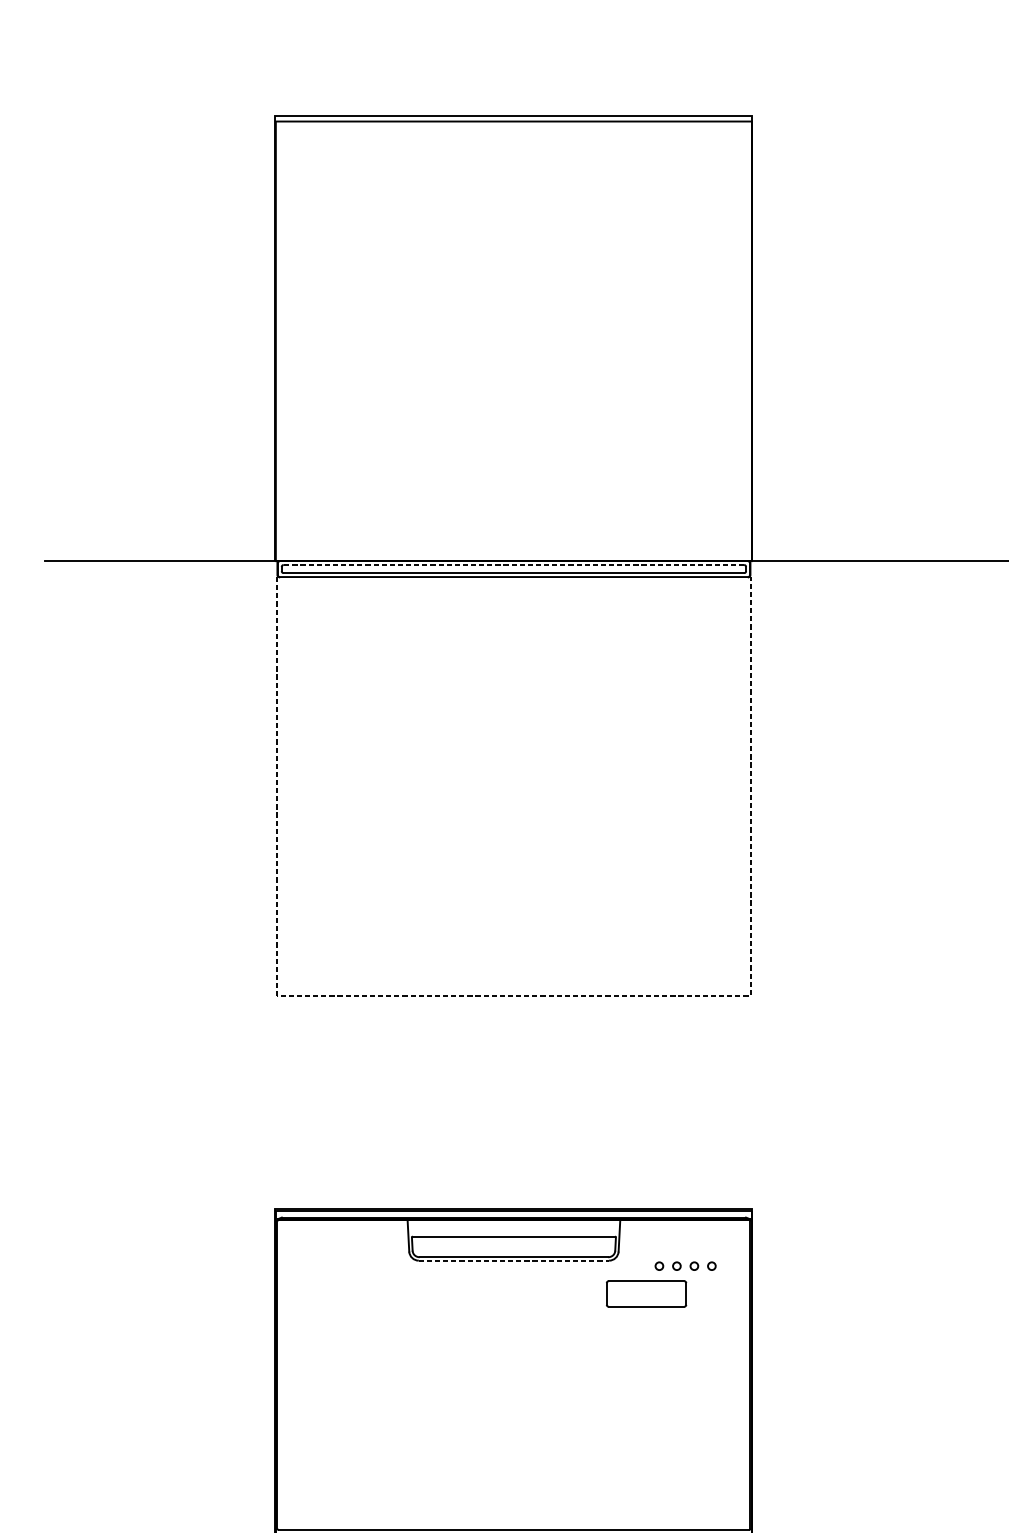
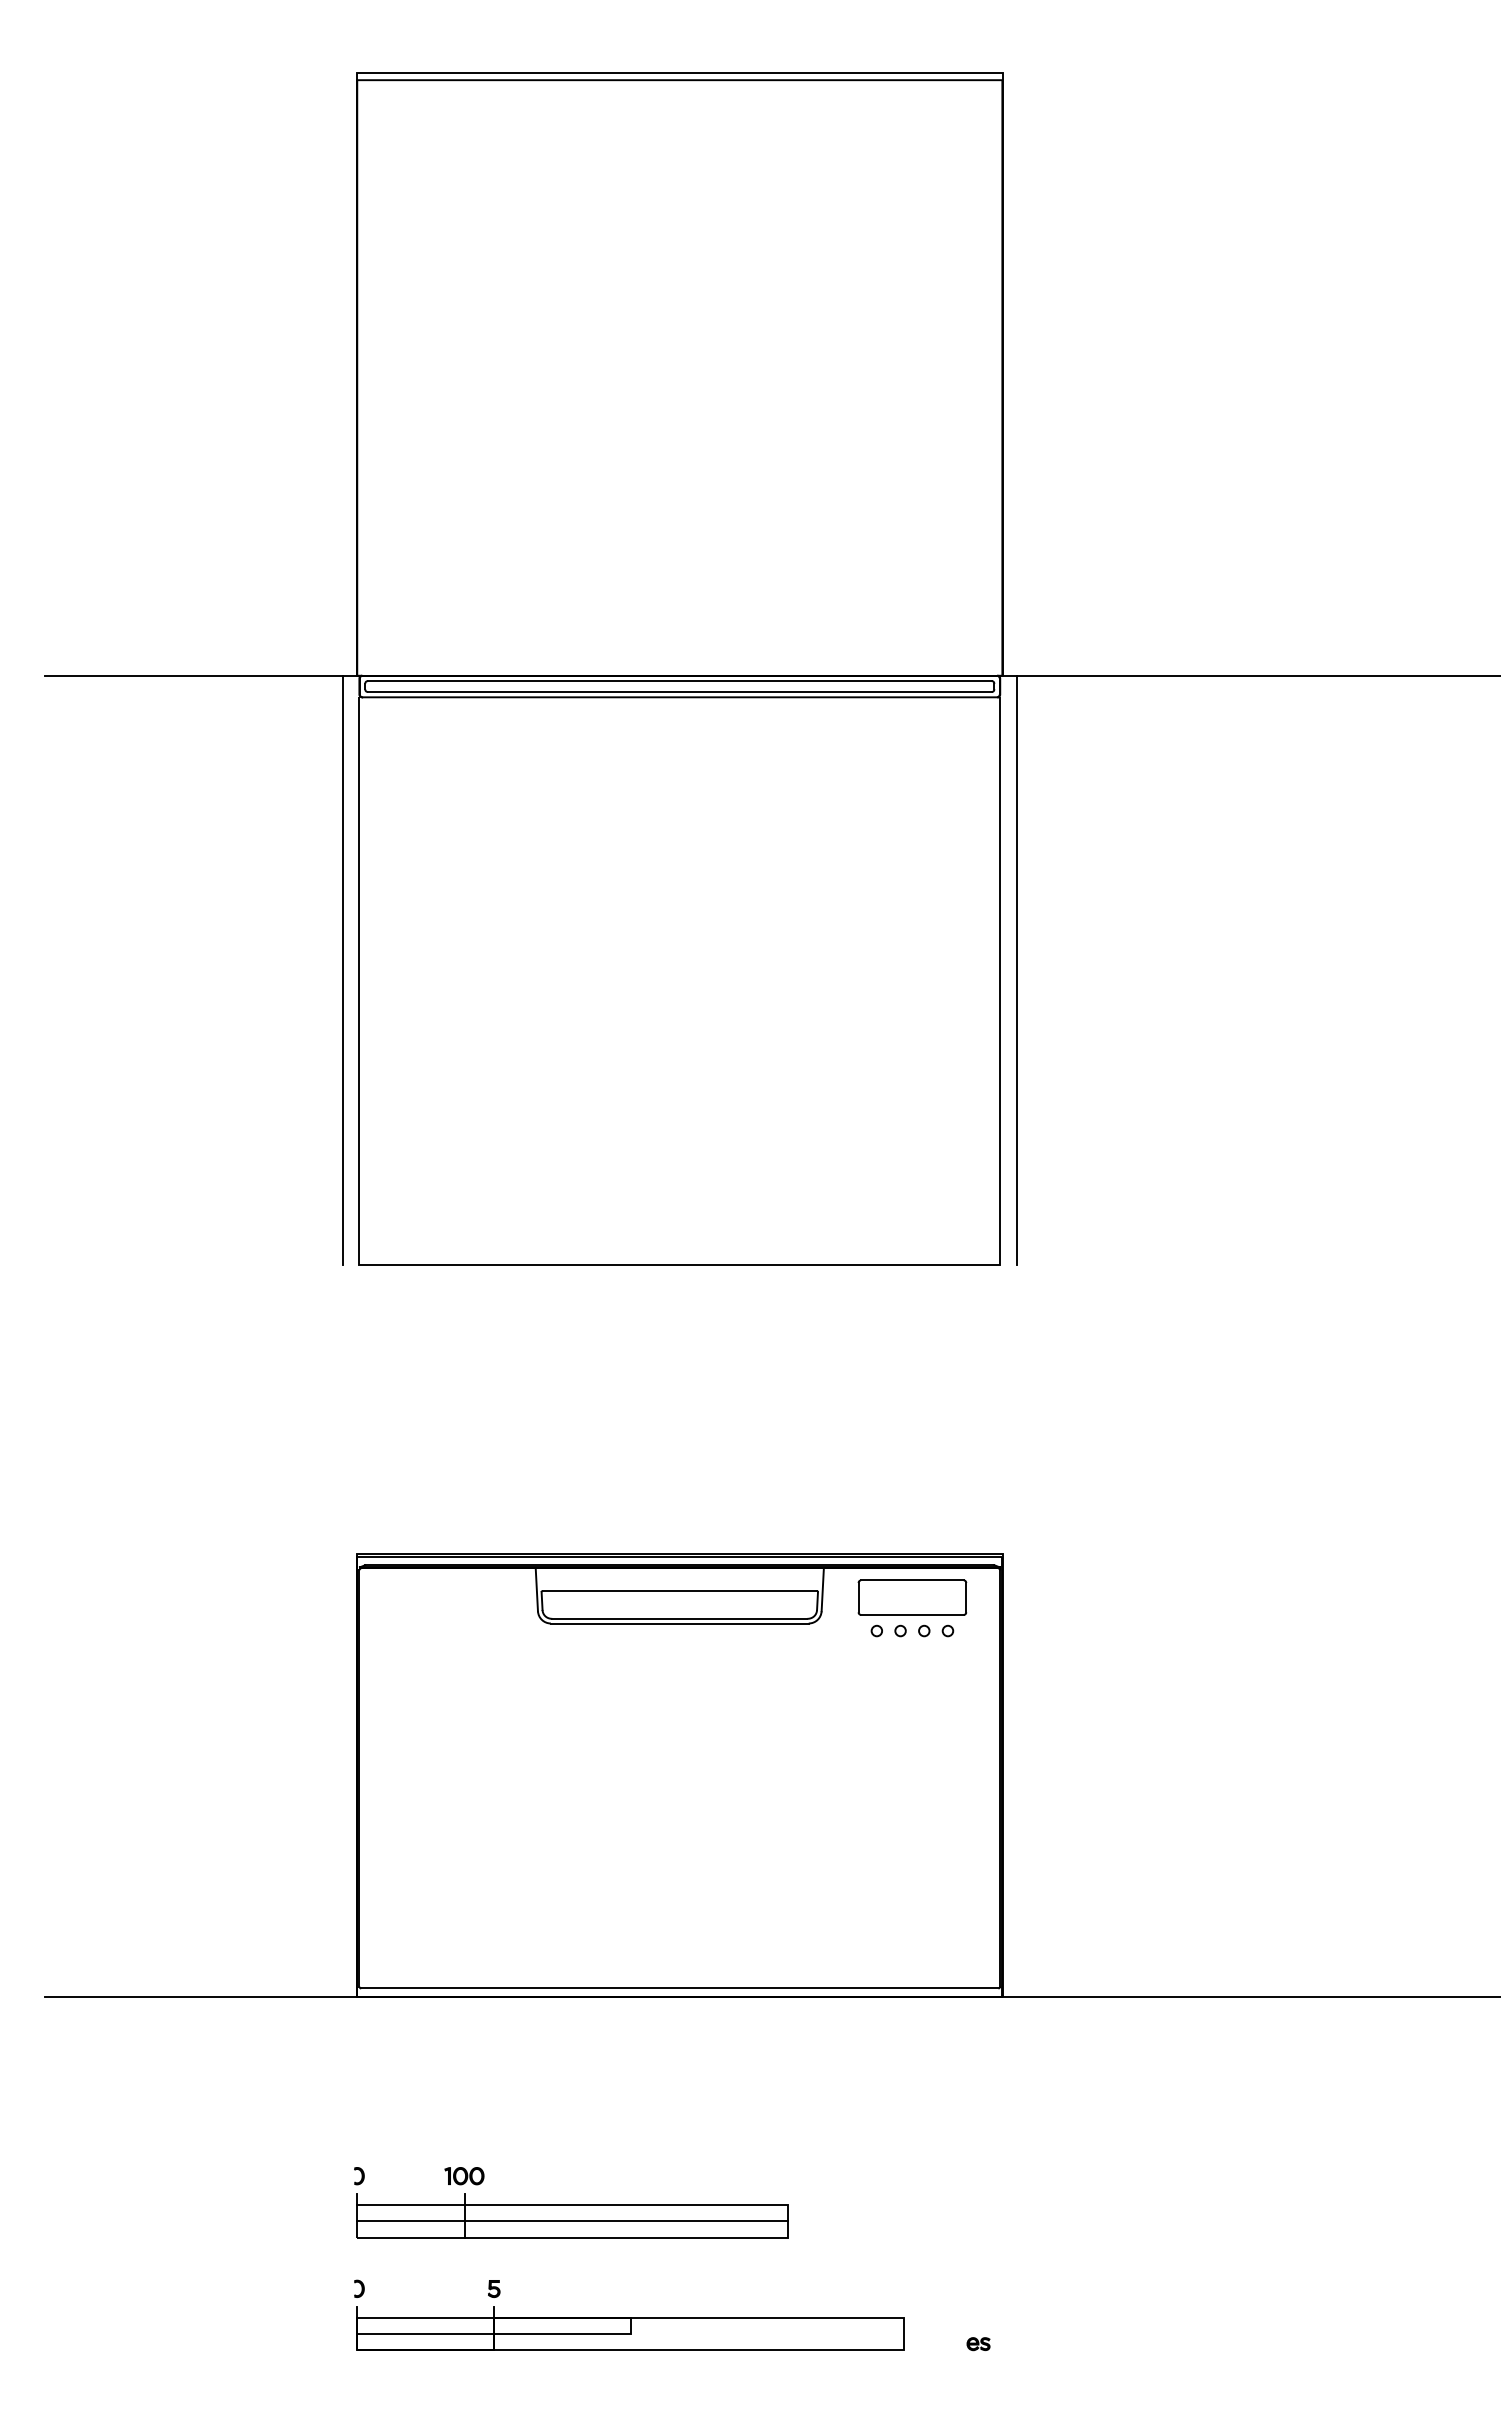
line: (513, 565) -> (679, 681), dashed -> solid
line: (264, 777) -> (342, 969), added
line: (762, 777) -> (1016, 969), added
line: (513, 995) -> (679, 1264), dashed -> solid
line: (513, 1260) -> (679, 1623), dashed -> solid
part: (646, 1293) -> (912, 1597), moved

